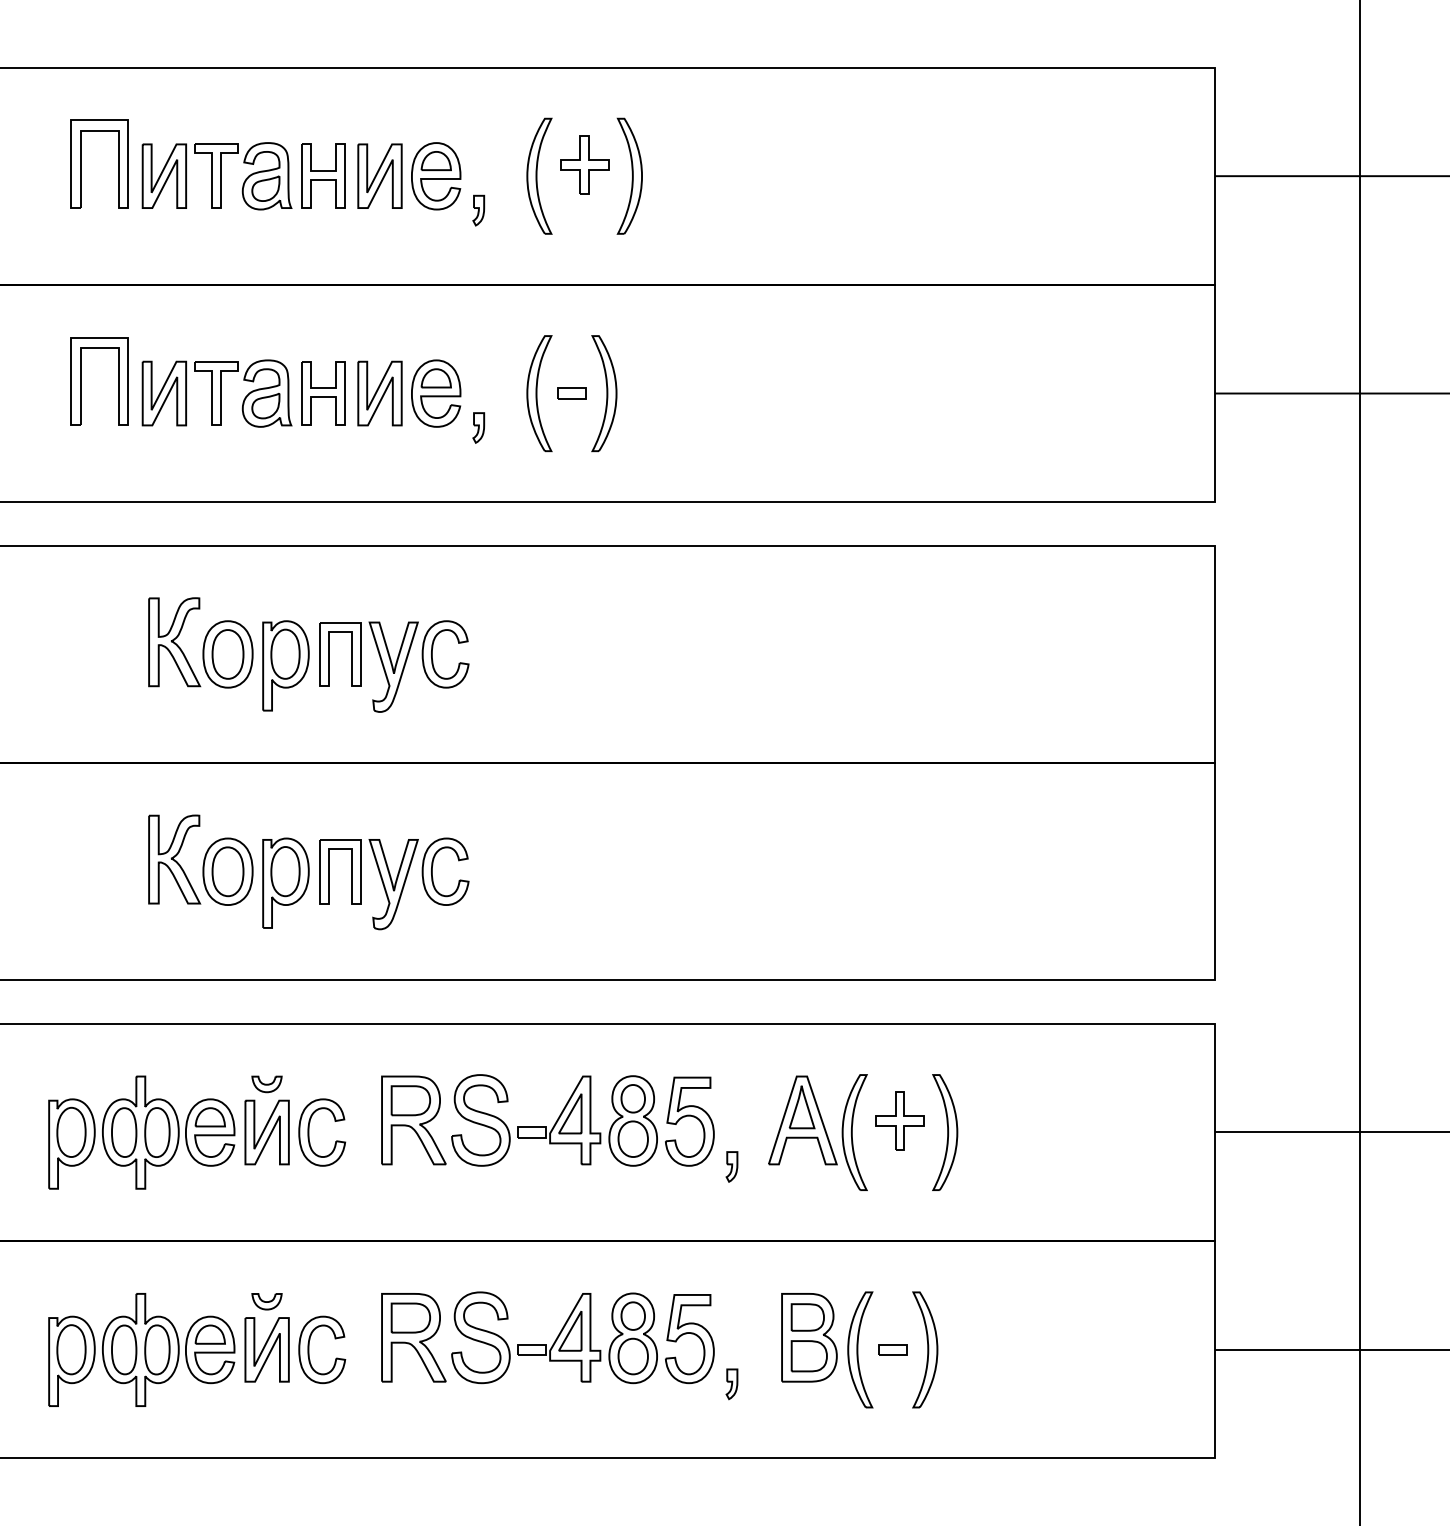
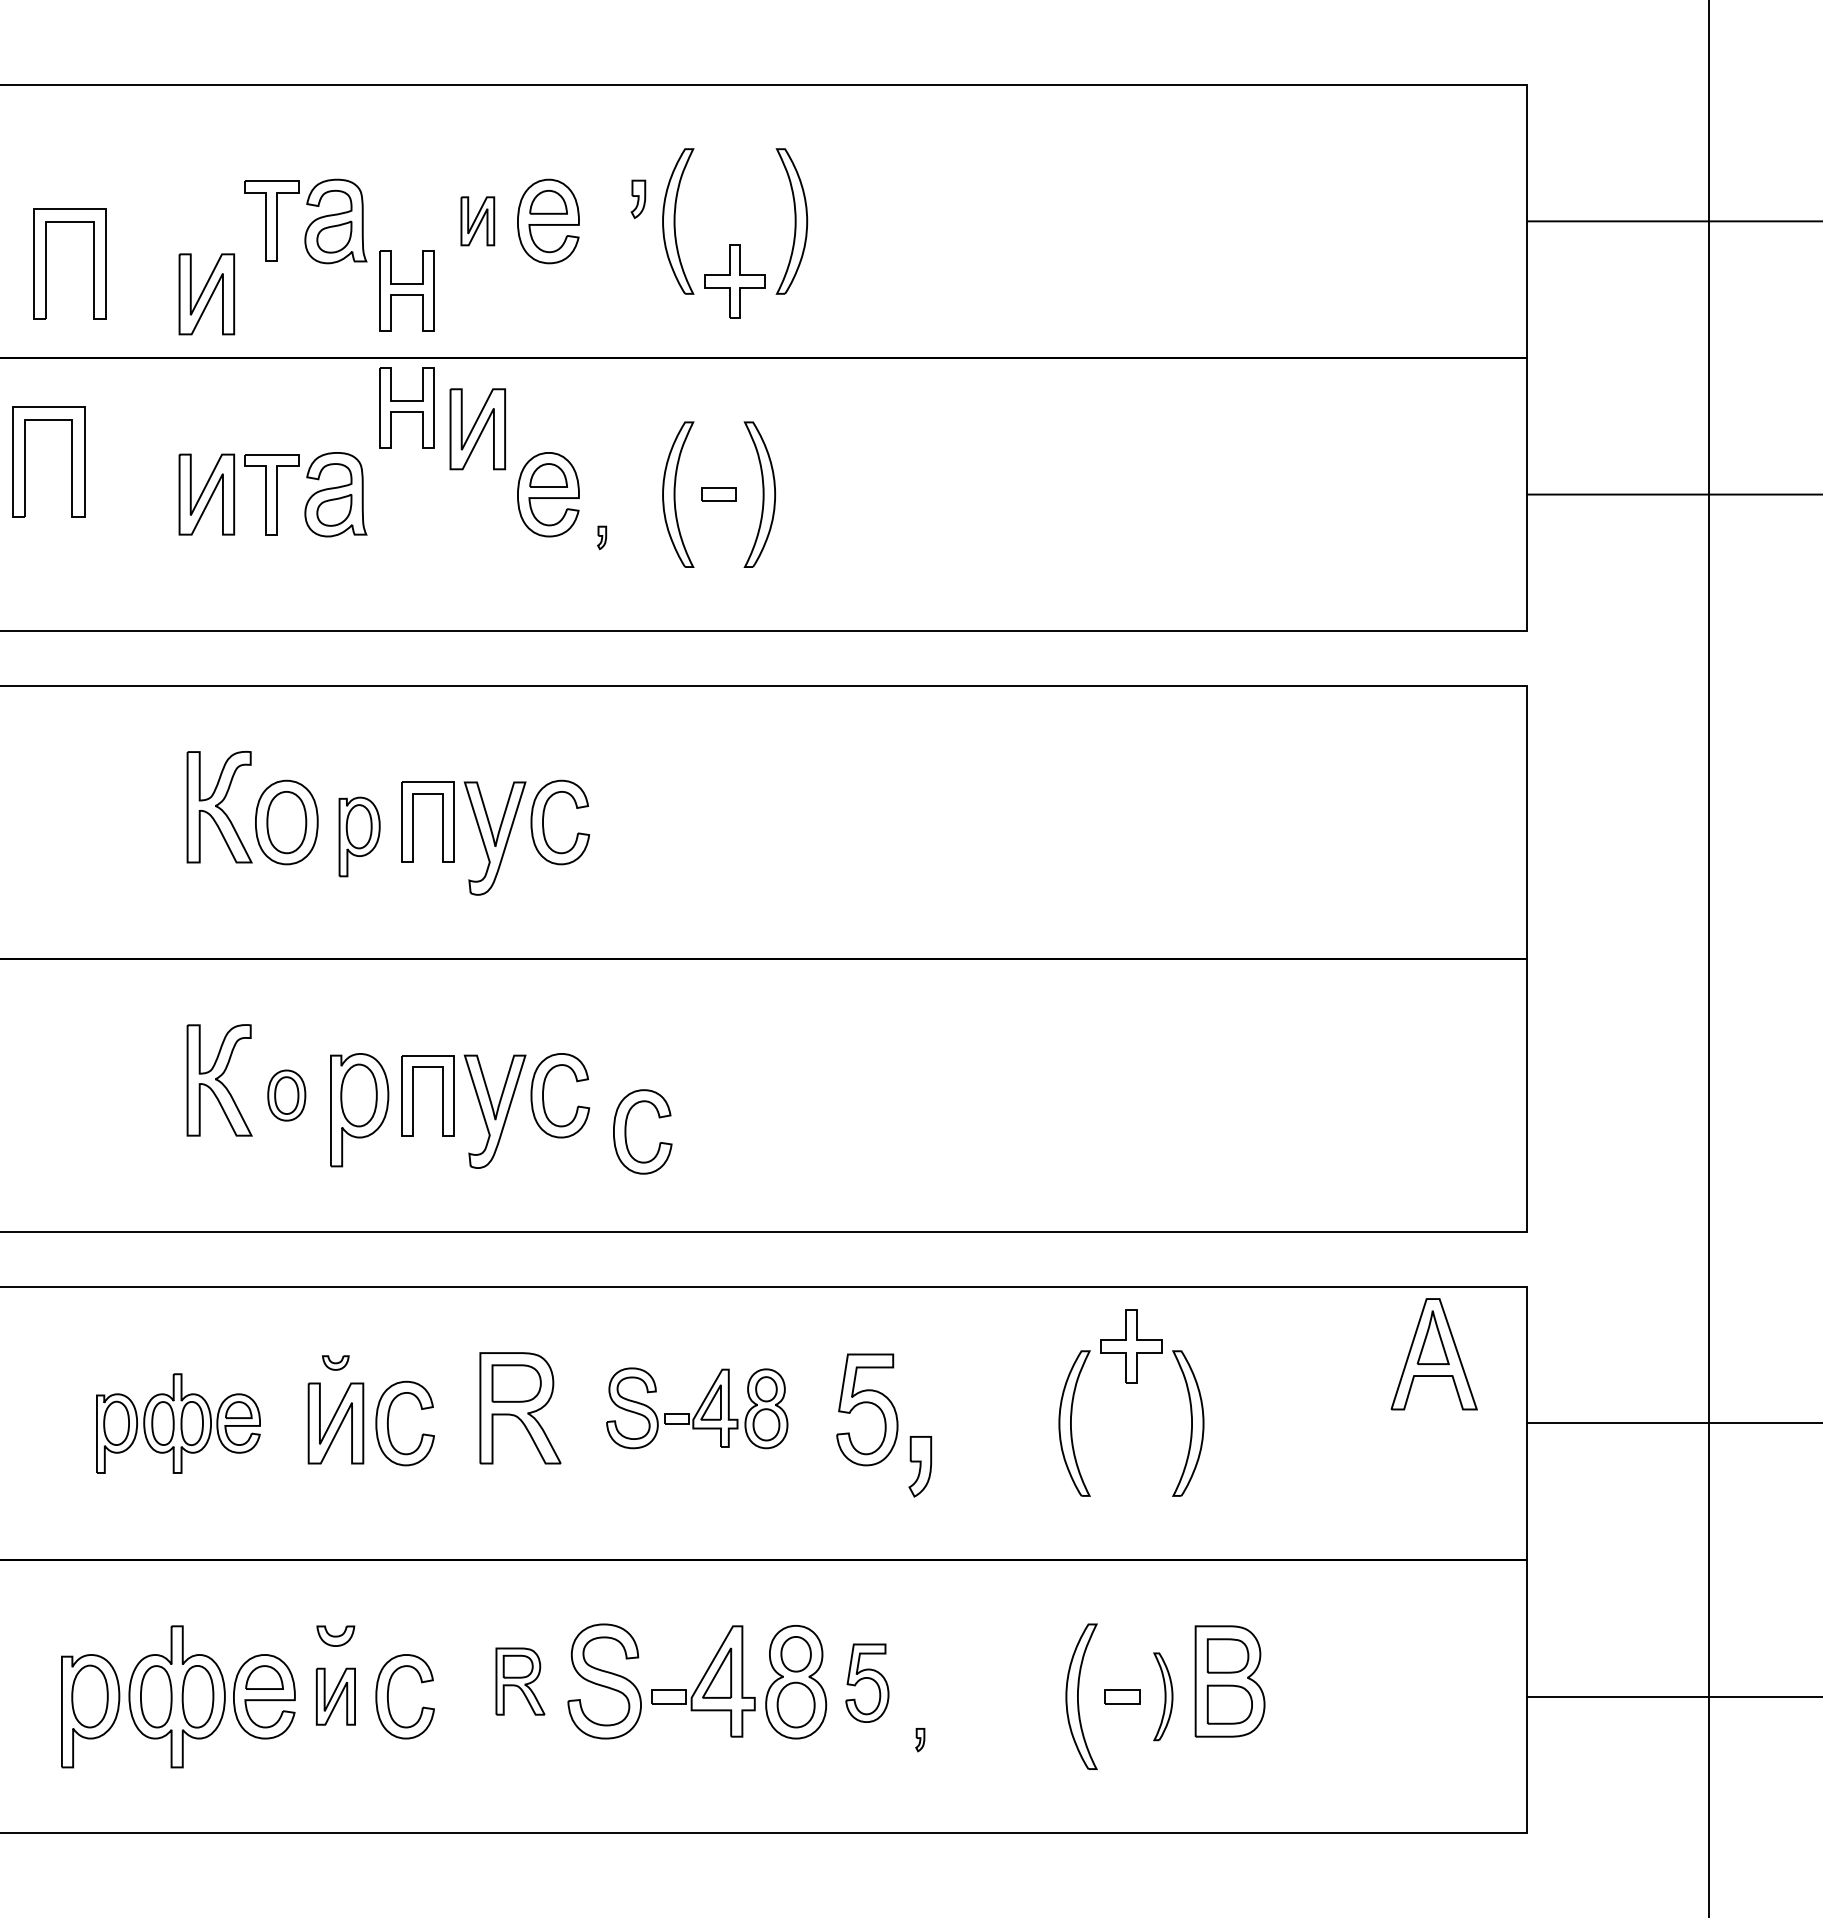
part: (81, 163) -> (47, 263), moved
part: (584, 164) -> (734, 280), moved
part: (163, 175) -> (205, 293), moved
part: (323, 175) -> (406, 289), moved
part: (379, 175) -> (477, 220), size x0.6
part: (478, 210) -> (638, 199), moved
part: (81, 381) -> (25, 461), moved
part: (323, 393) -> (406, 407), moved
part: (379, 393) -> (477, 429), moved
part: (478, 427) -> (601, 537), size x0.6
part: (285, 665) -> (359, 836), size x0.7
part: (227, 871) -> (286, 1095), size x0.6
part: (498, 900) -> (626, 1131), added
part: (266, 1084) -> (335, 1363), size x0.7
part: (554, 1120) -> (697, 1408), size x0.7
part: (802, 1120) -> (1433, 1354), moved
part: (899, 1120) -> (1130, 1345), moved
part: (141, 1132) -> (178, 1423), size x0.7
part: (731, 1166) -> (919, 1466), size x1.6
part: (413, 1337) -> (519, 1681), size x0.6
part: (809, 1337) -> (1230, 1681), moved
part: (689, 1339) -> (866, 1683), size x0.7
part: (266, 1349) -> (335, 1696), size x0.7
part: (925, 1349) -> (1163, 1696), size x0.6
part: (731, 1384) -> (919, 1740), size x0.6

